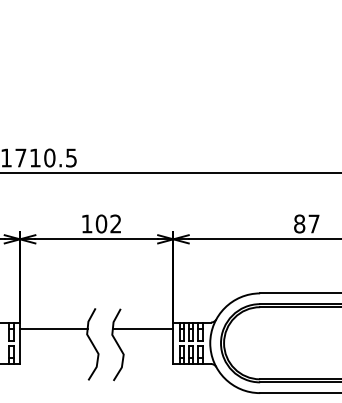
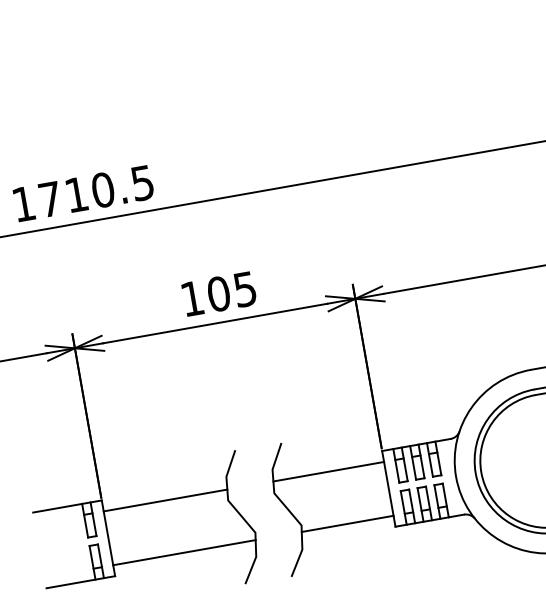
text: (115, 223) -> (244, 288), 102 -> 105
line: (59, 357) -> (185, 551), added
line: (148, 357) -> (347, 522), added

